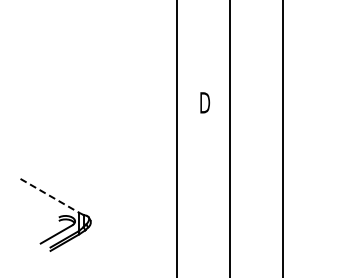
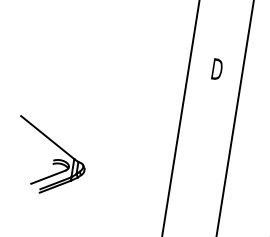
line: (49, 195) -> (47, 137), dashed -> solid

